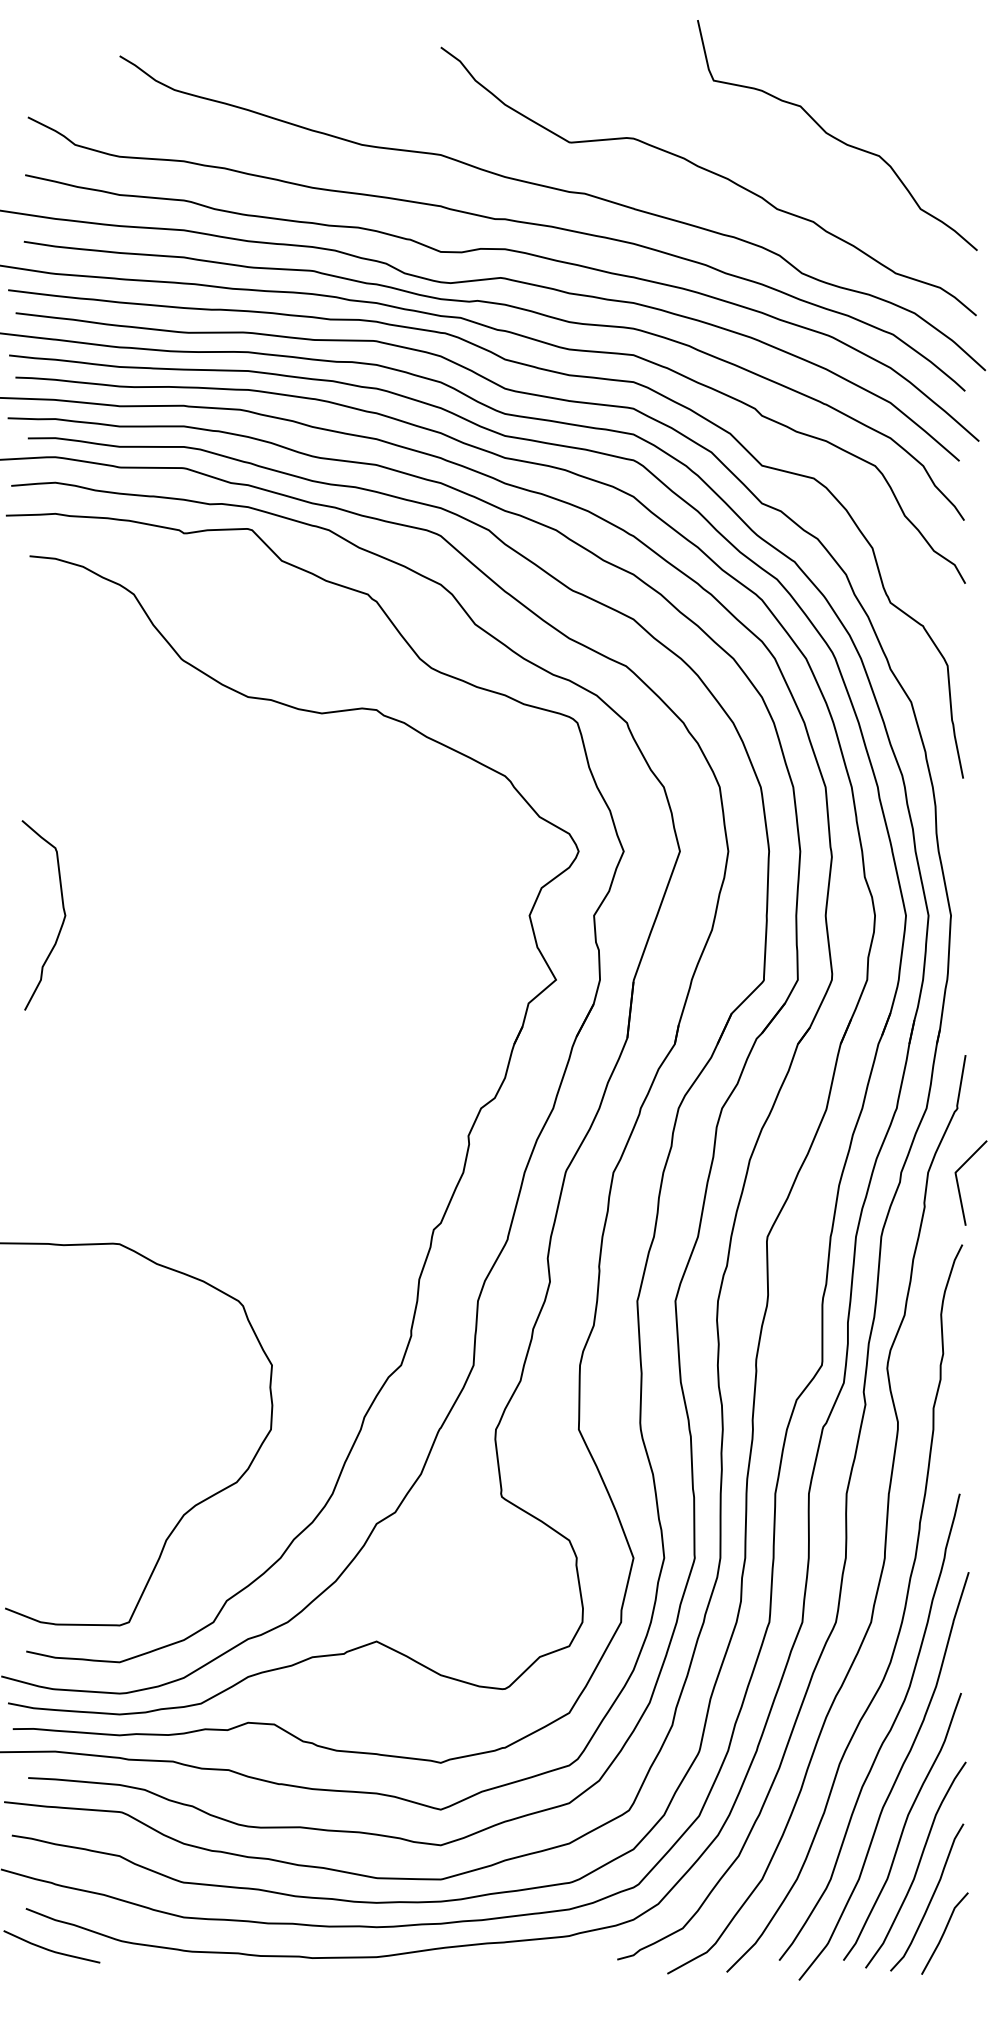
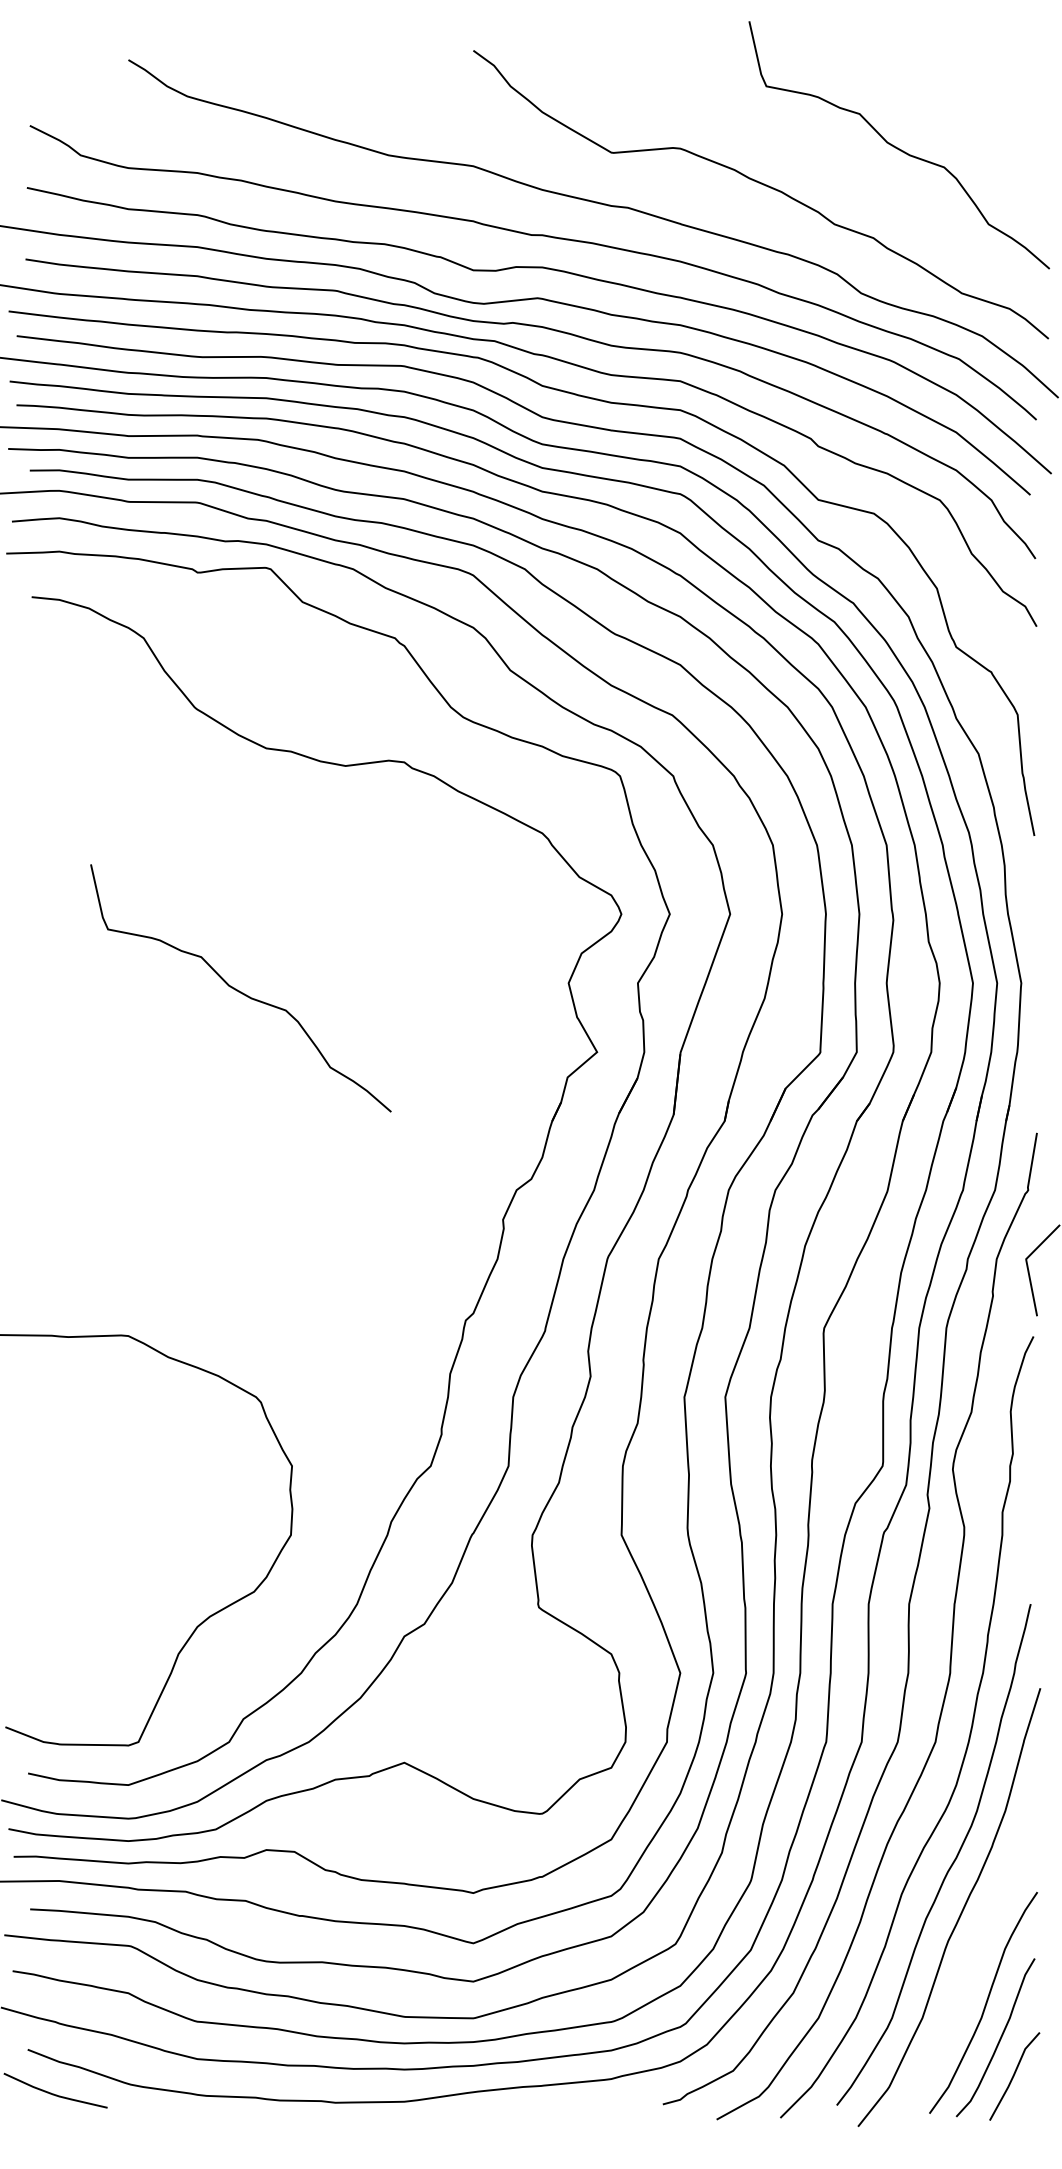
curve: (62, 921) -> (67, 989), removed
curve: (223, 922) -> (239, 990), added
curve: (903, 1826) -> (970, 1961), removed

